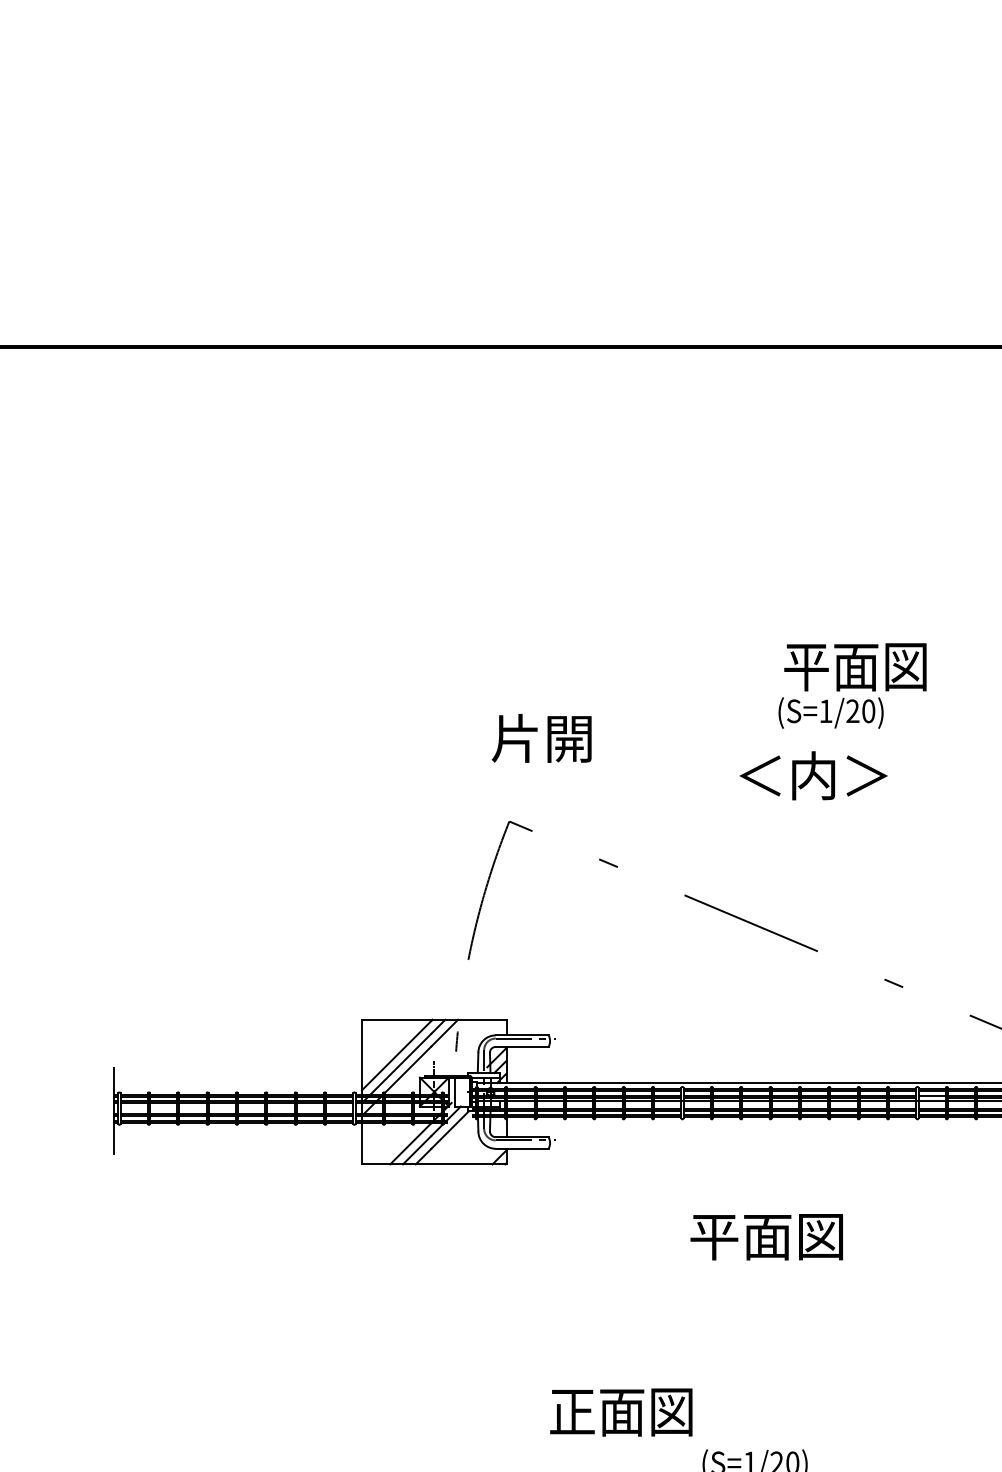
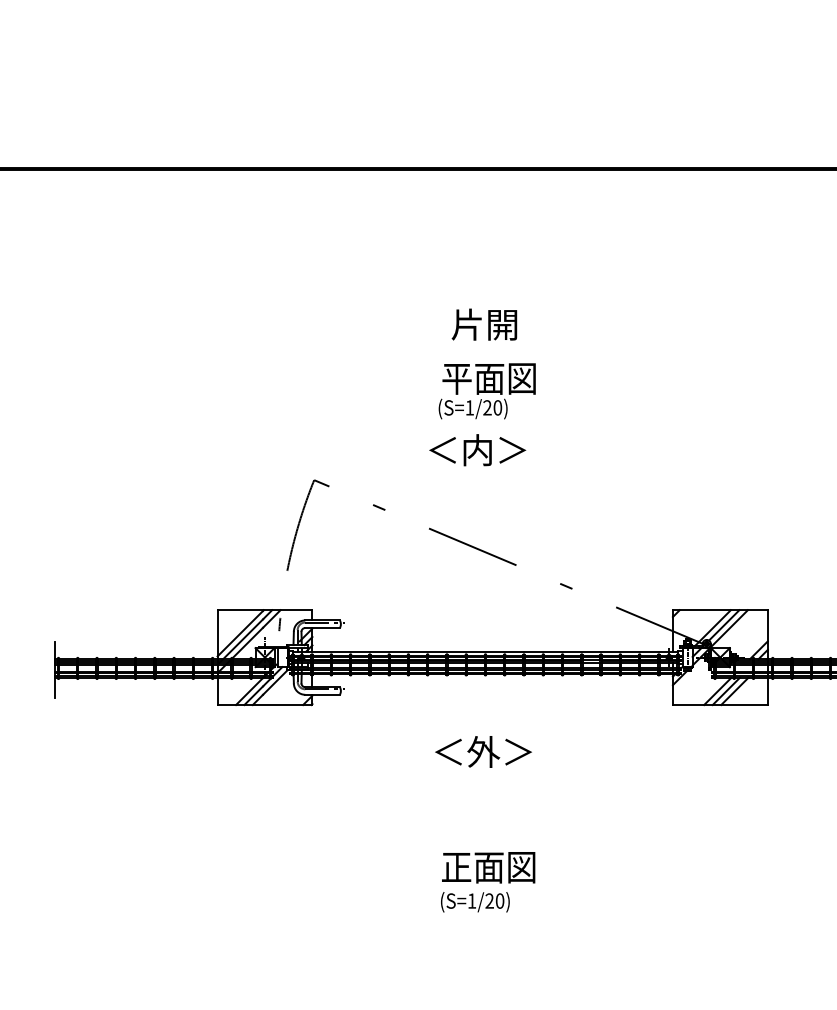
text: (851, 686) -> (486, 391), moved
text: (541, 738) -> (484, 324), moved
text: (813, 776) -> (477, 450), moved
text: (766, 1235) -> (482, 751), 平面図 -> ＜外＞
text: (621, 1412) -> (488, 867), moved

